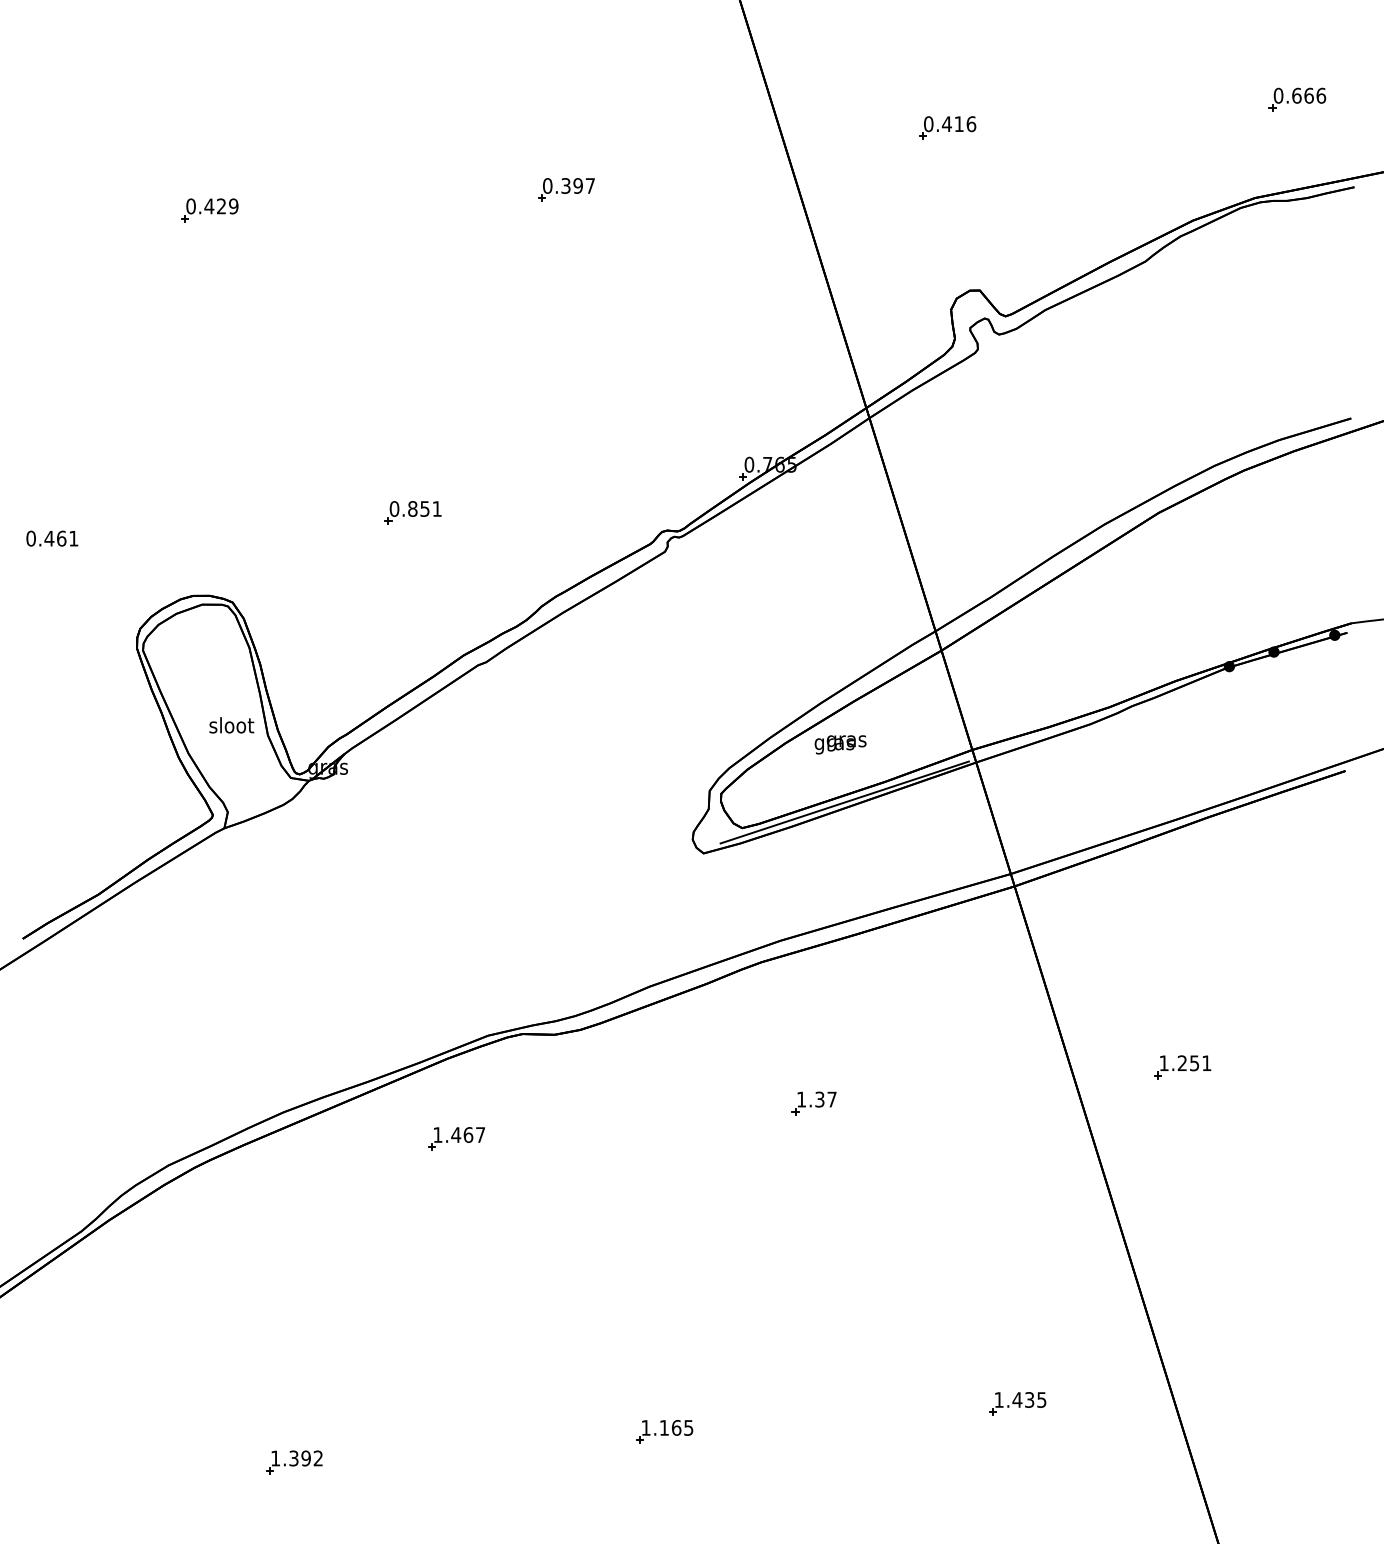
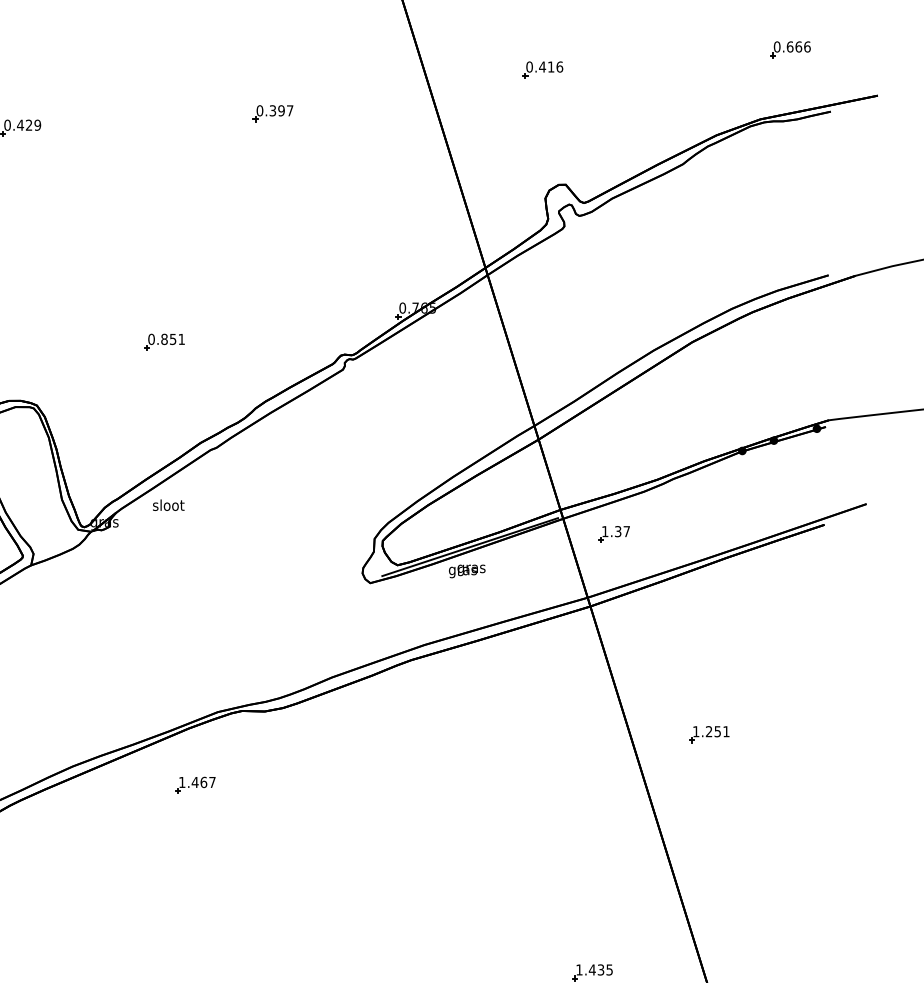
text: (231, 725) -> (168, 505), moved
text: (840, 744) -> (467, 571), moved
part: (813, 1103) -> (613, 534), moved

